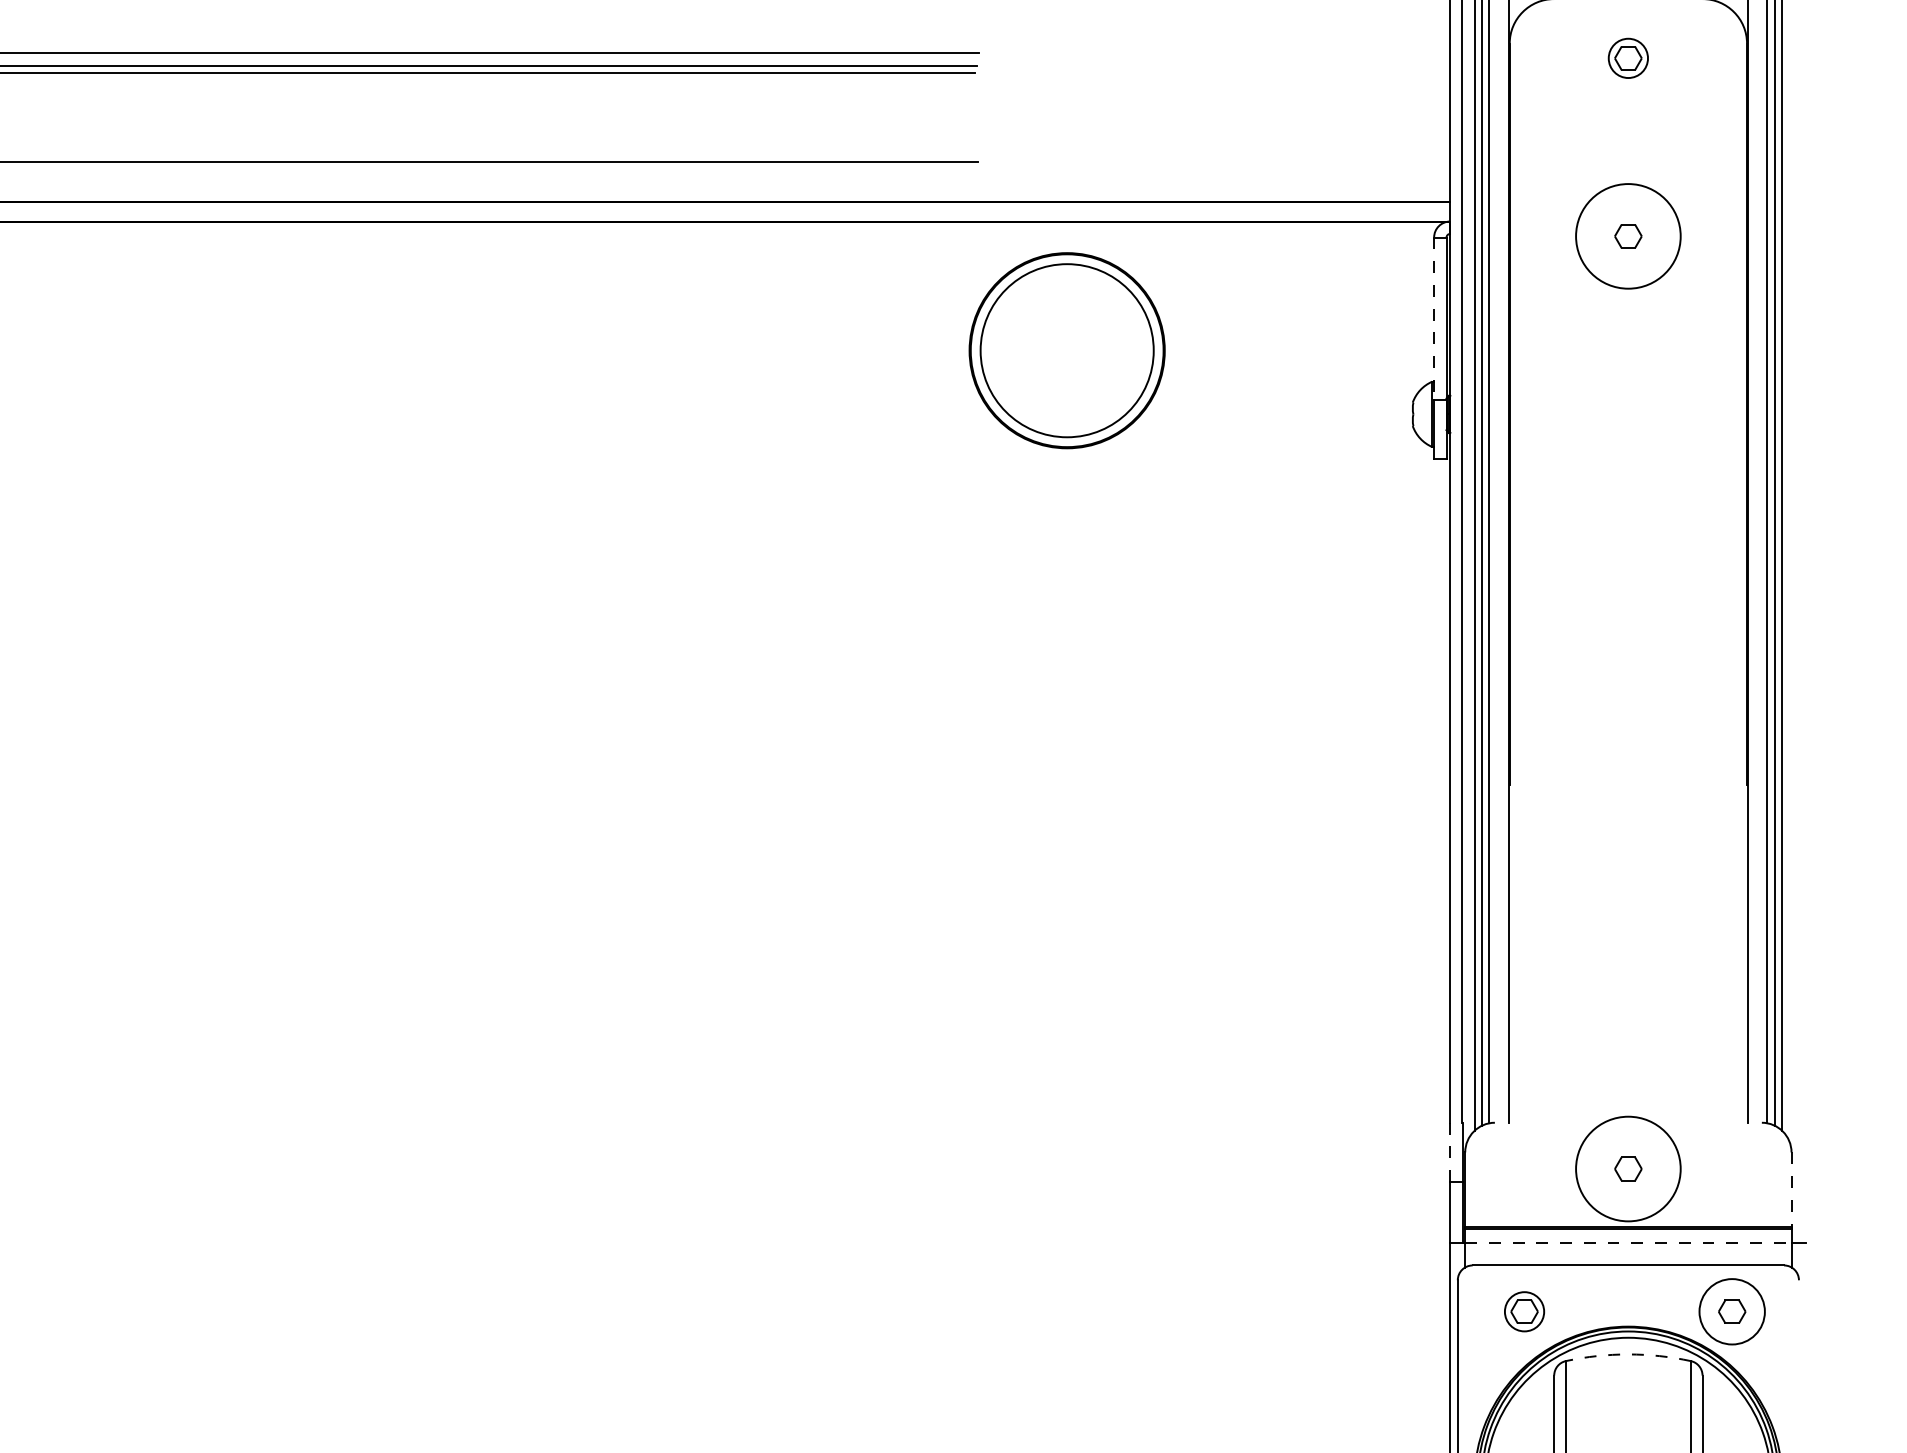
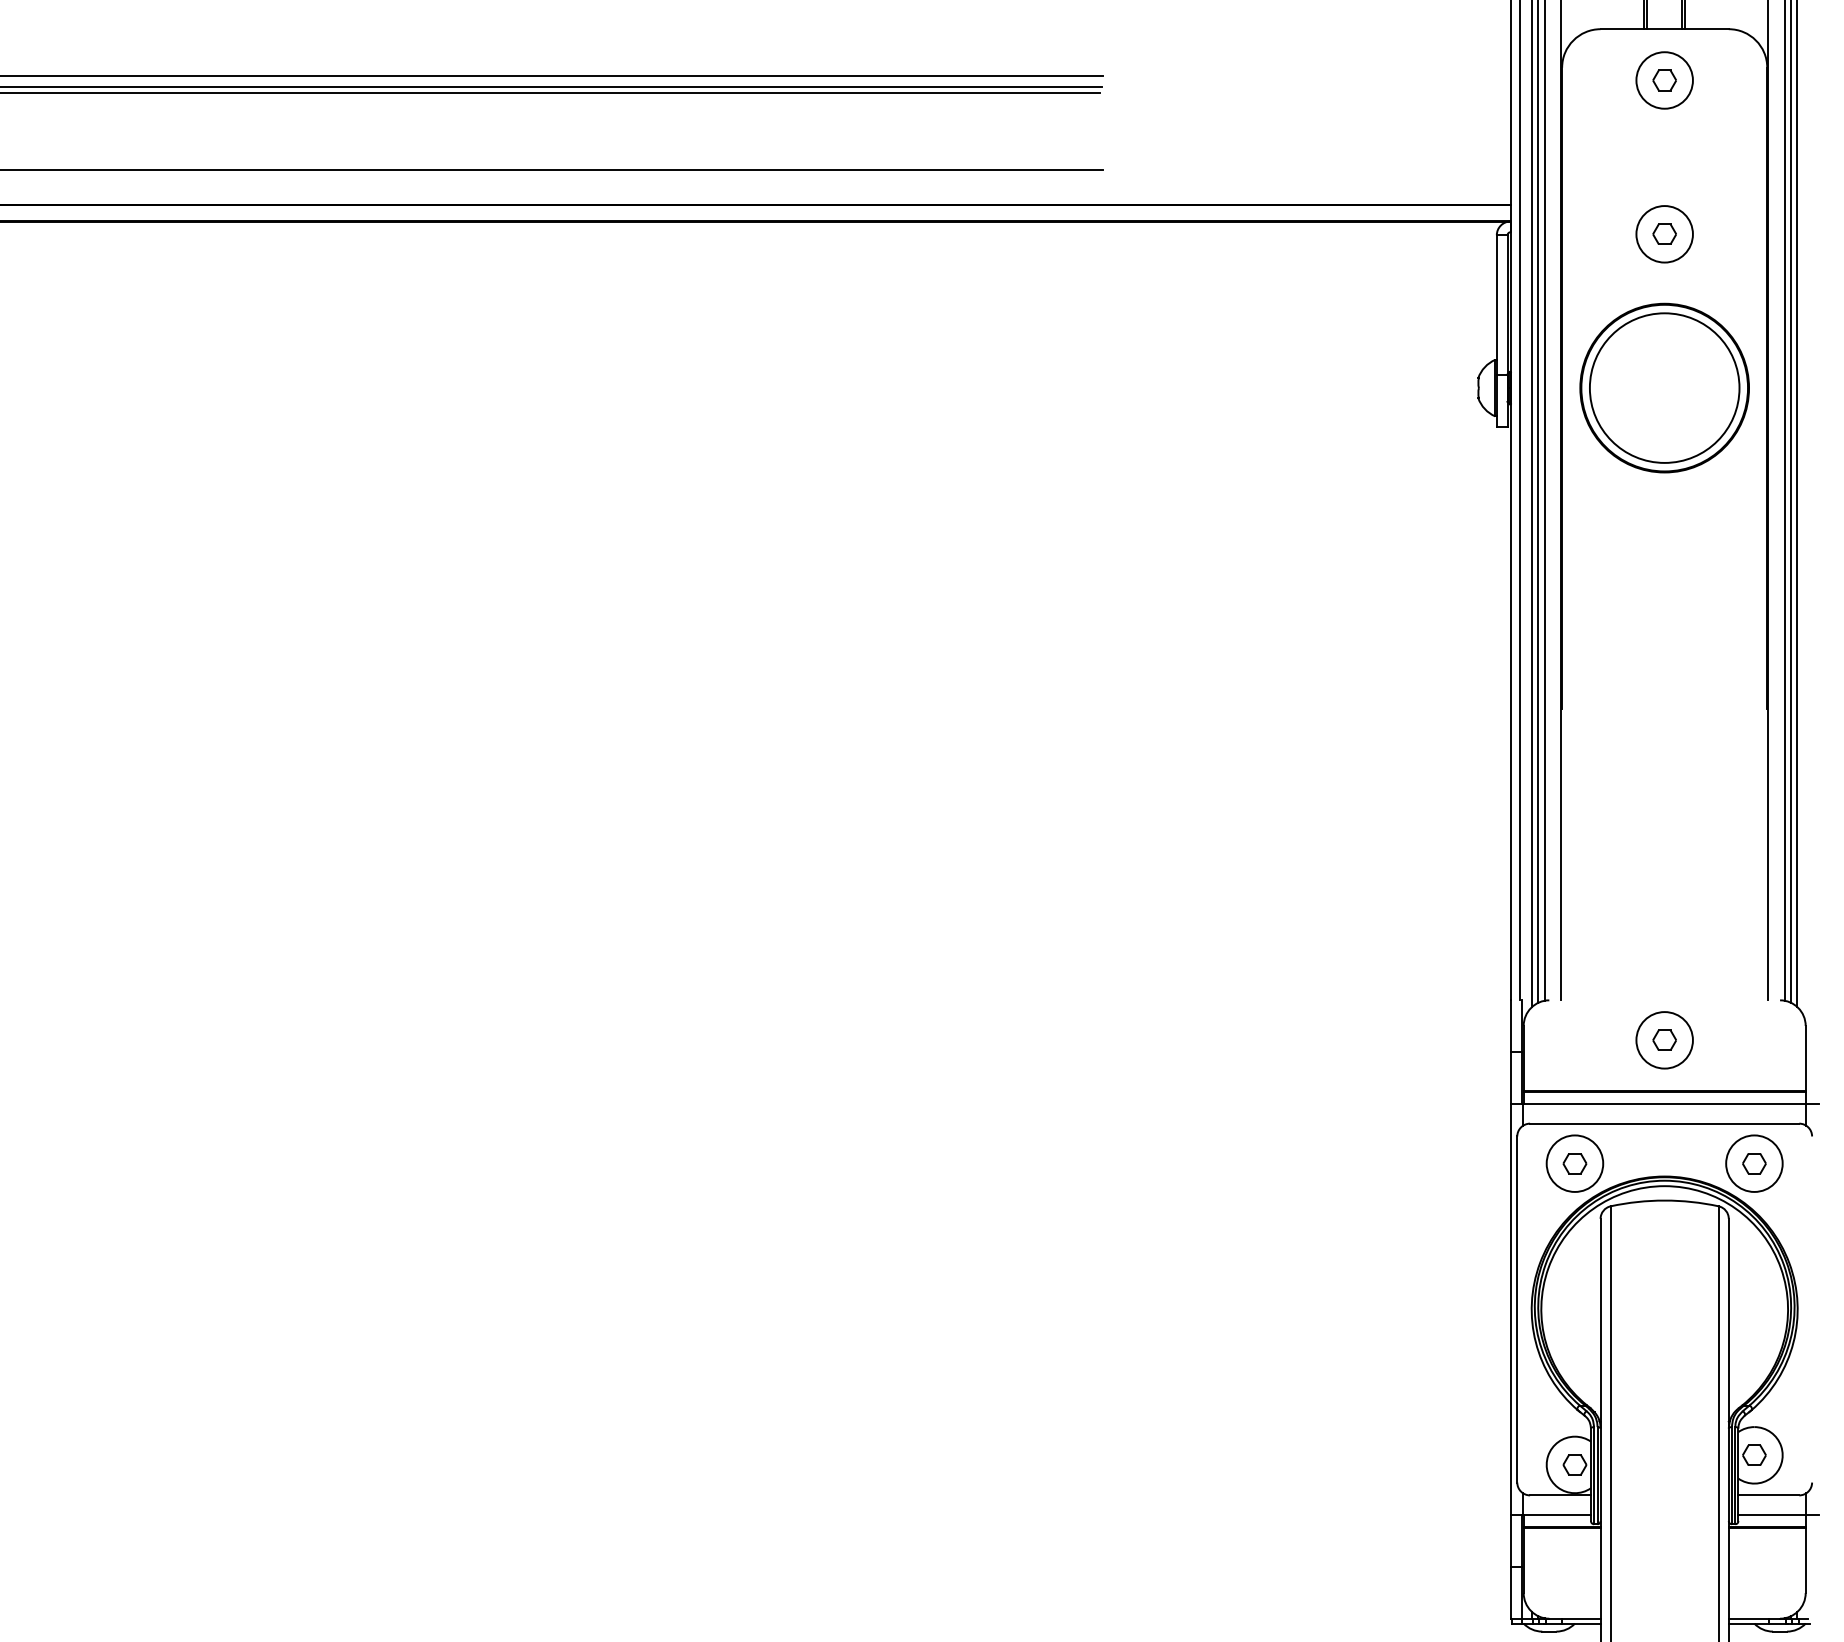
circle: (1628, 58) -> (1664, 80), size x1.67
circle: (1628, 236) -> (1664, 234), size x0.62
line: (1433, 318) -> (1496, 305), dashed -> solid
part: (1066, 350) -> (1664, 387), moved
line: (1449, 1151) -> (1510, 1025), dashed -> solid
circle: (1628, 1169) -> (1664, 1040), size x0.62
line: (1791, 1190) -> (1805, 1058), dashed -> solid
line: (1629, 1243) -> (1665, 1104), dashed -> solid
circle: (1524, 1311) -> (1574, 1163), size x1.67
arc: (1628, 1354) -> (1664, 1200), dashed -> solid

